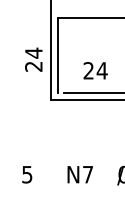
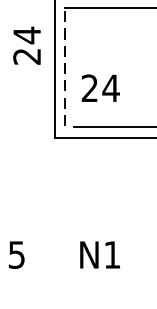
line: (58, 55) -> (65, 67), solid -> dashed
text: (33, 59) -> (26, 45), moved
text: (95, 70) -> (100, 87), moved
text: (87, 174) -> (111, 254), N7 -> N1

